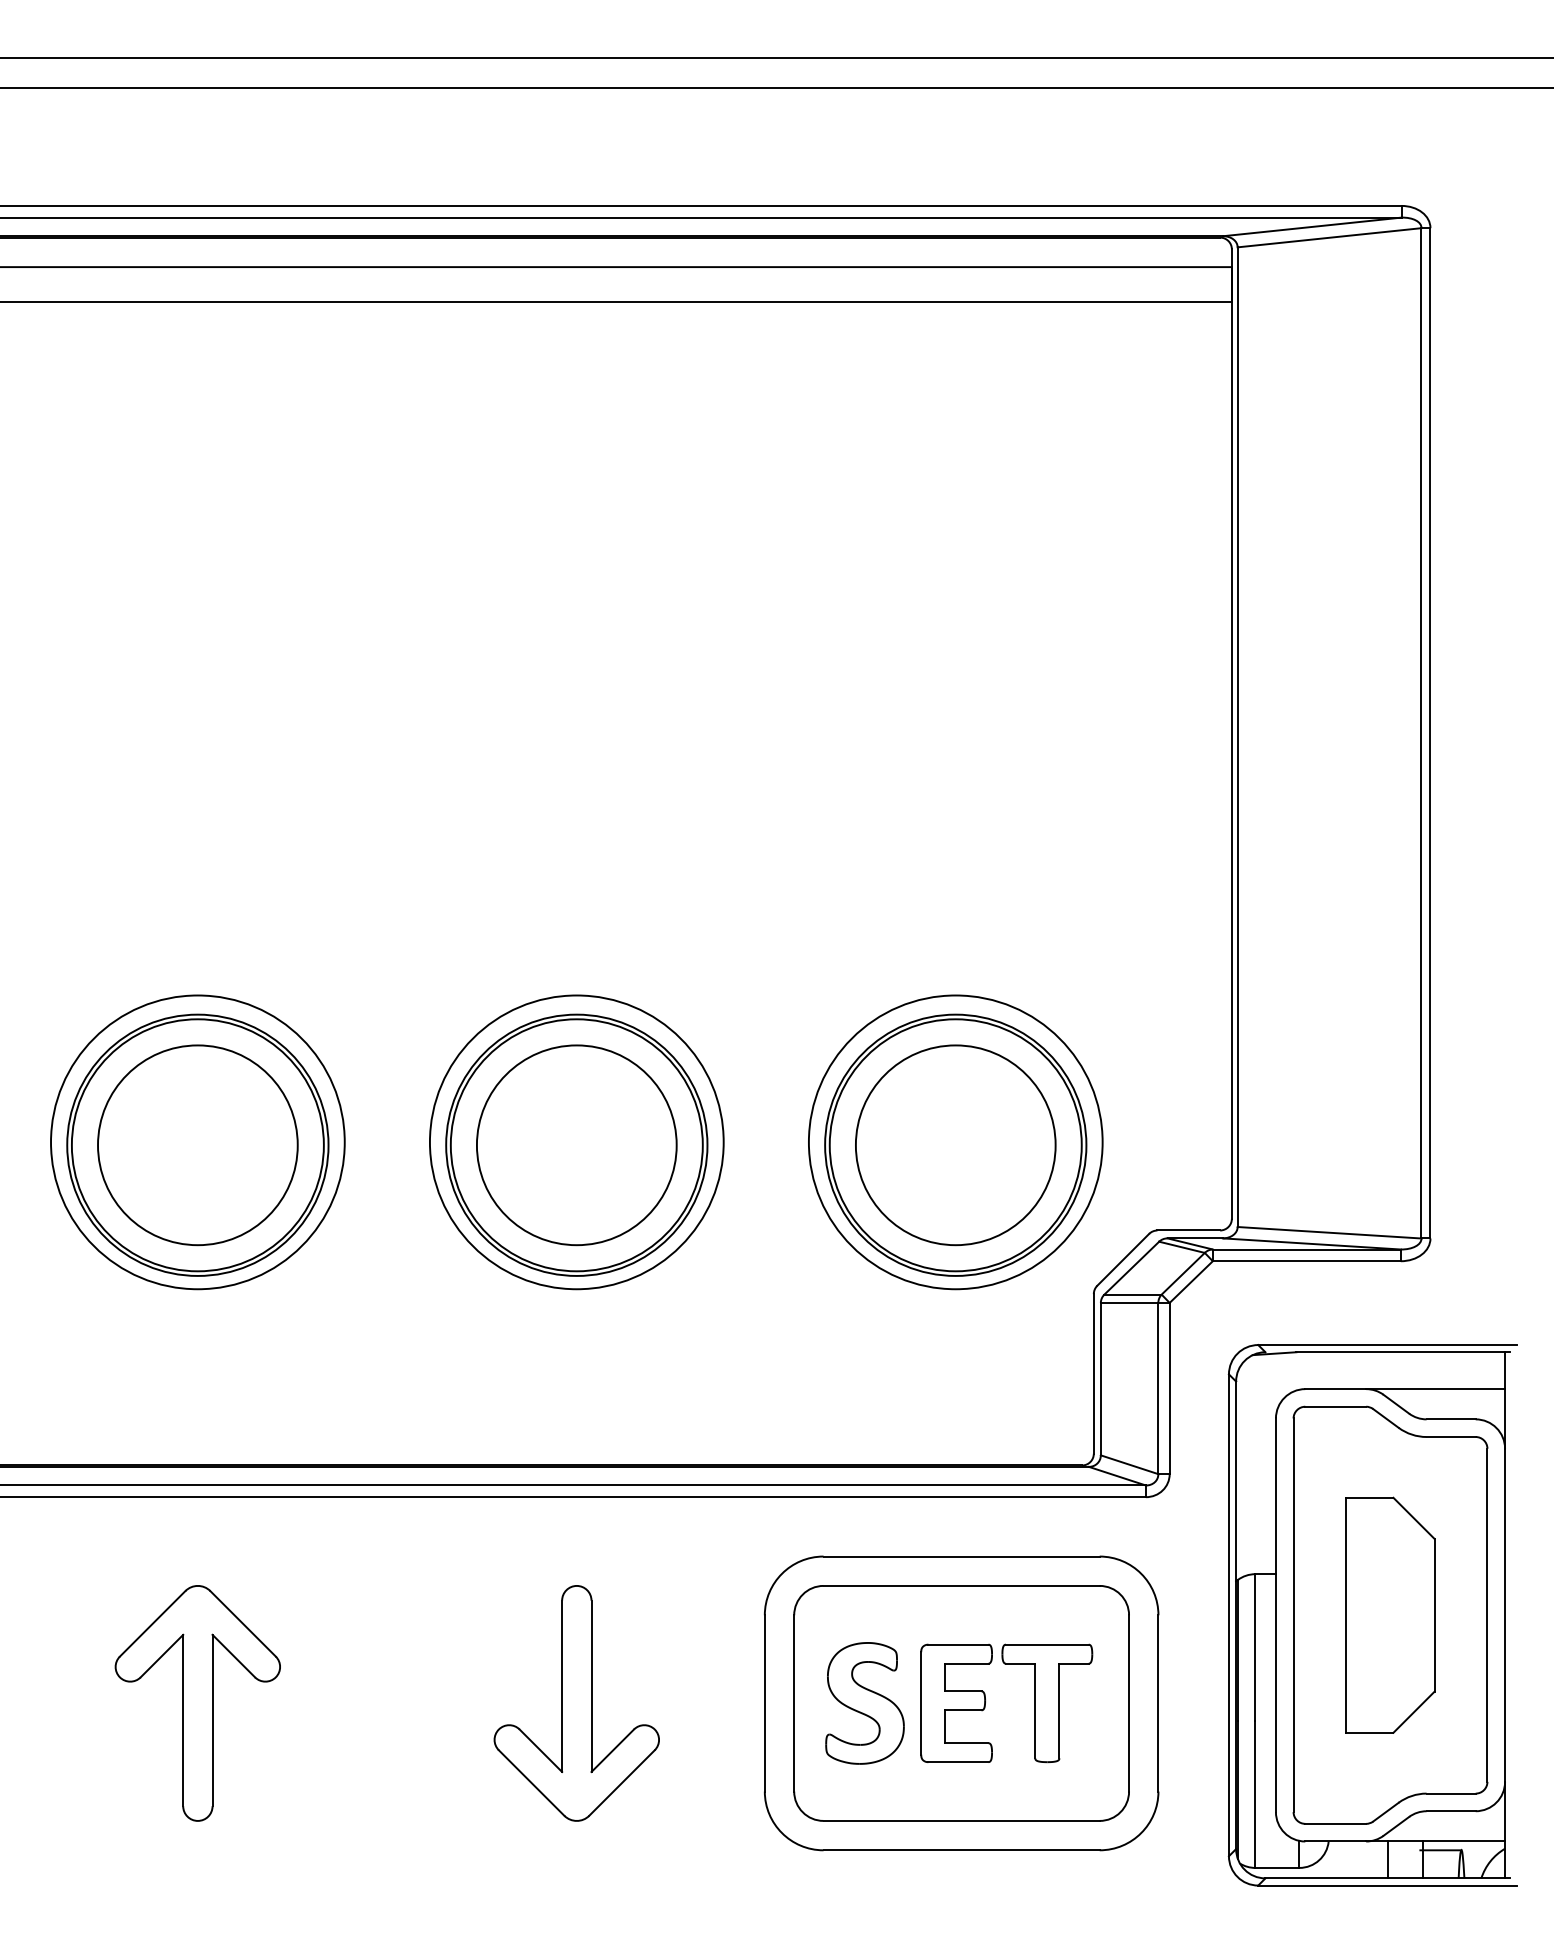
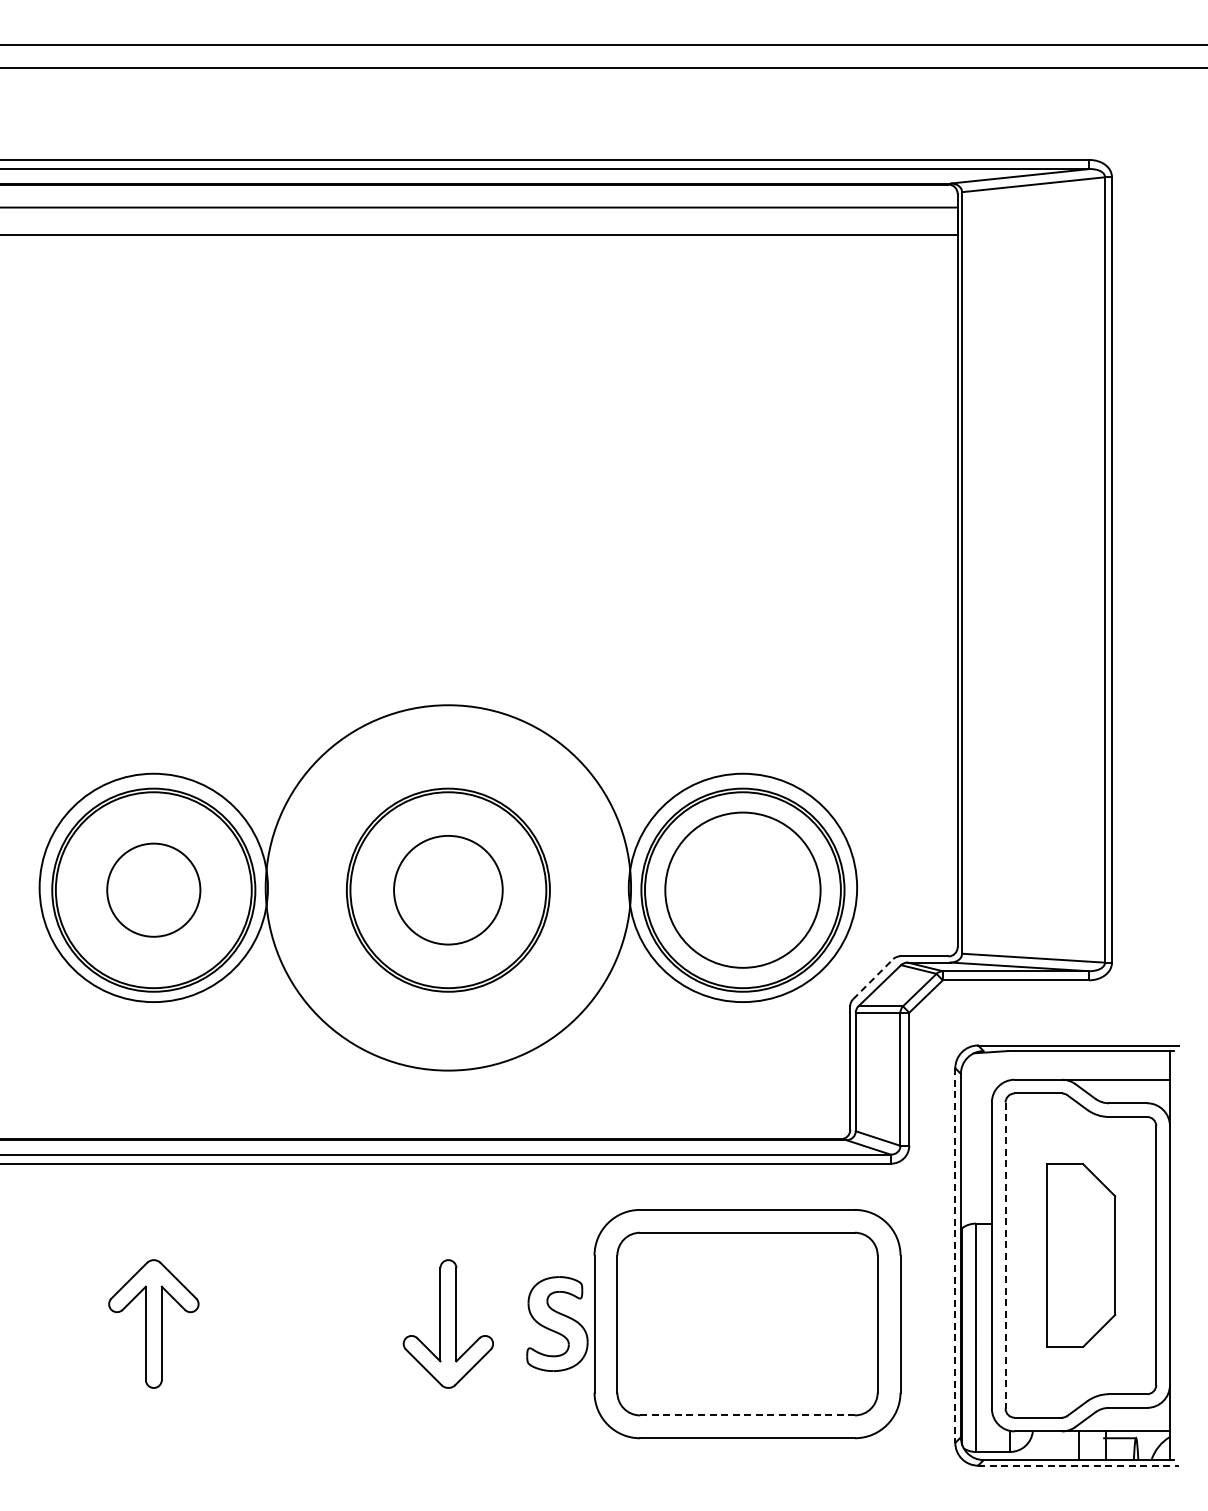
circle: (576, 1141) -> (448, 887), size x1.6
circle: (197, 1144) -> (153, 889), size x0.6
circle: (576, 1144) -> (448, 889), size x0.7
line: (1123, 1260) -> (873, 979), solid -> dashed
line: (1293, 1615) -> (1005, 1255), solid -> dashed
line: (1229, 1616) -> (955, 1256), solid -> dashed
part: (197, 1702) -> (153, 1323), size x0.7
part: (576, 1702) -> (448, 1323), size x0.7
part: (865, 1702) -> (557, 1323), moved
part: (986, 1702) -> (766, 1323), removed
line: (962, 1821) -> (748, 1415), solid -> dashed
line: (1387, 1885) -> (1078, 1465), solid -> dashed

